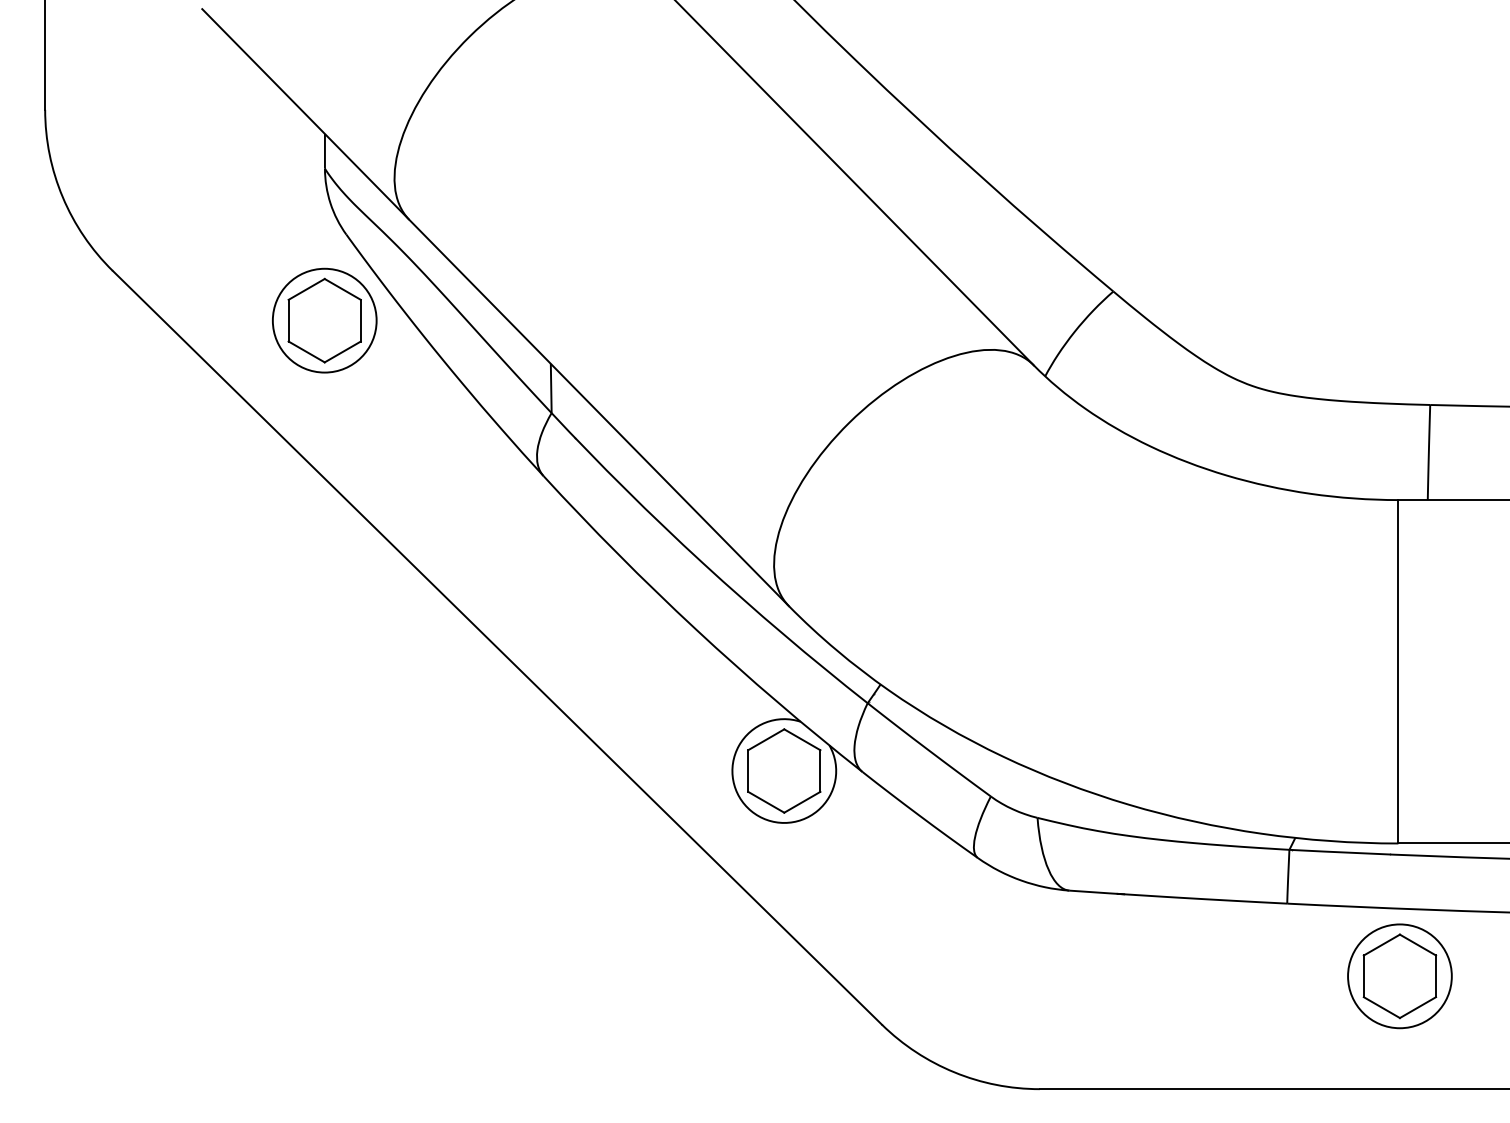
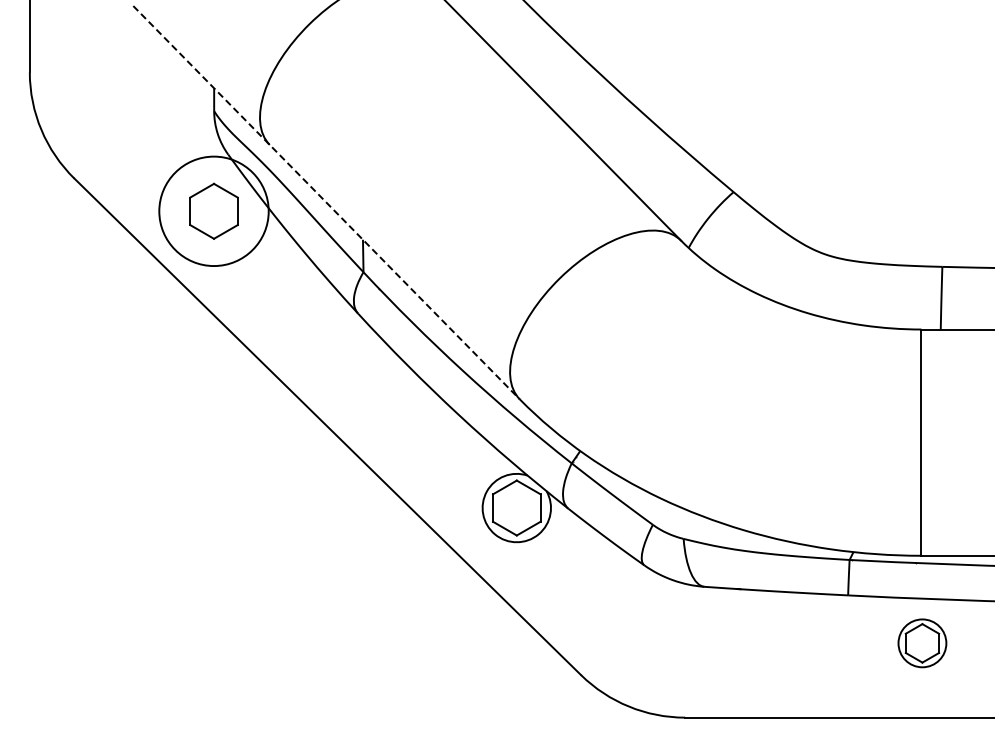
line: (495, 307) -> (326, 202), solid -> dashed
circle: (323, 320) -> (213, 211), size x1.6
part: (1400, 976) -> (922, 643), size x0.7

